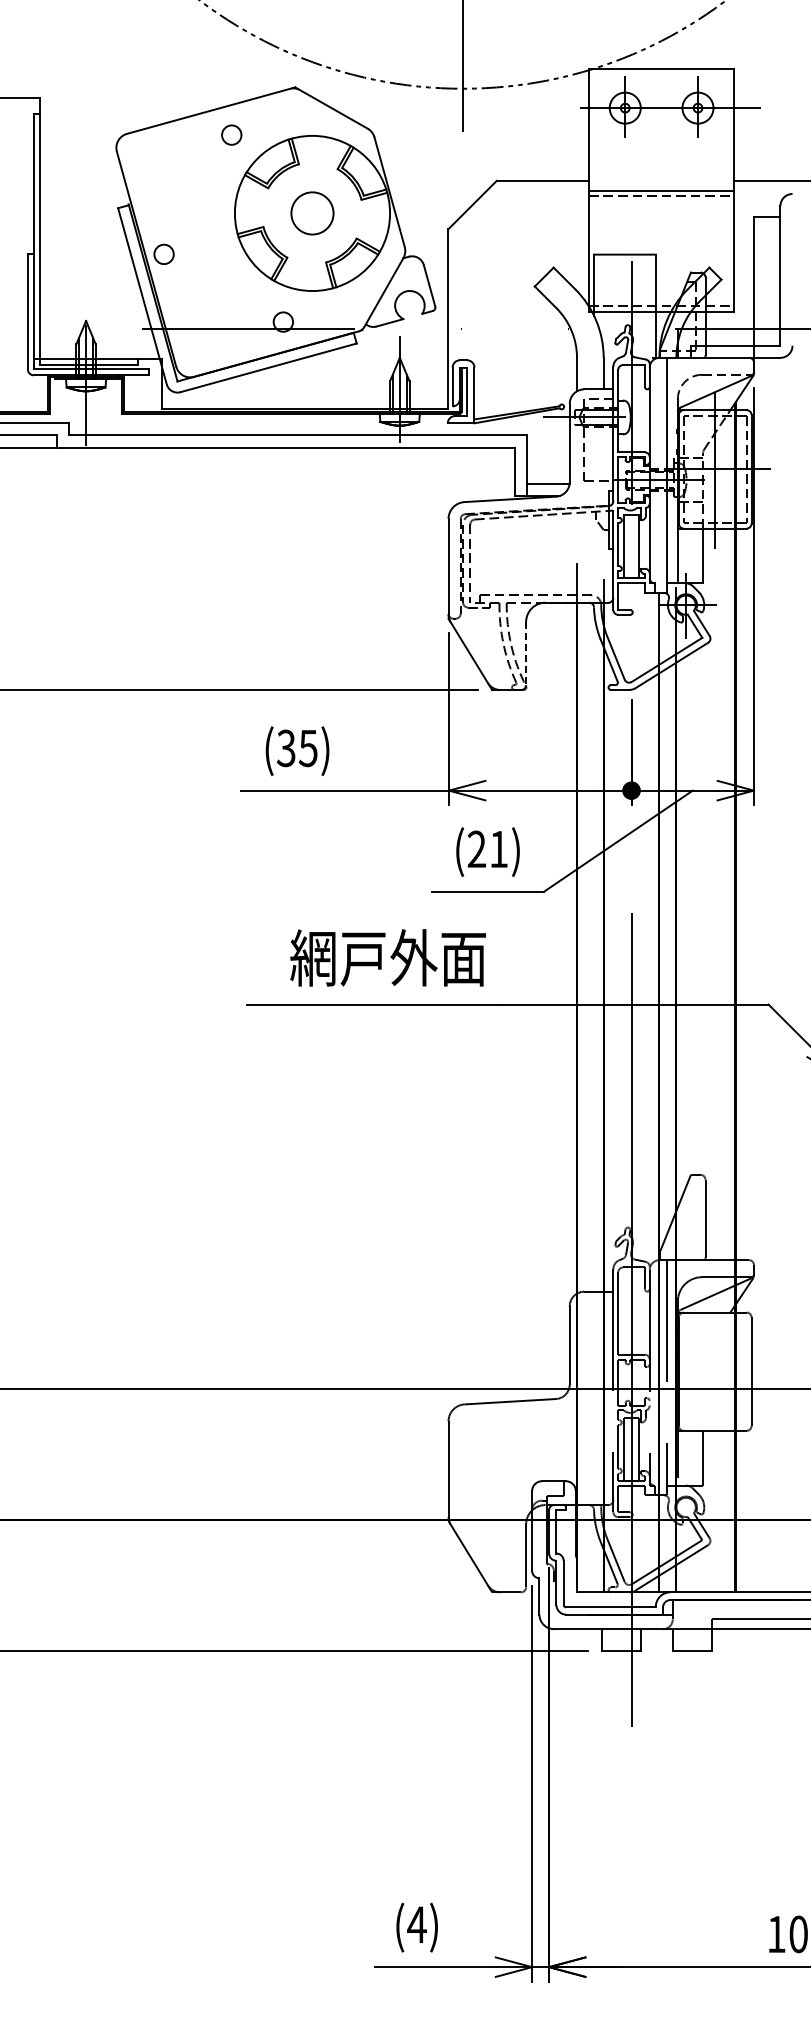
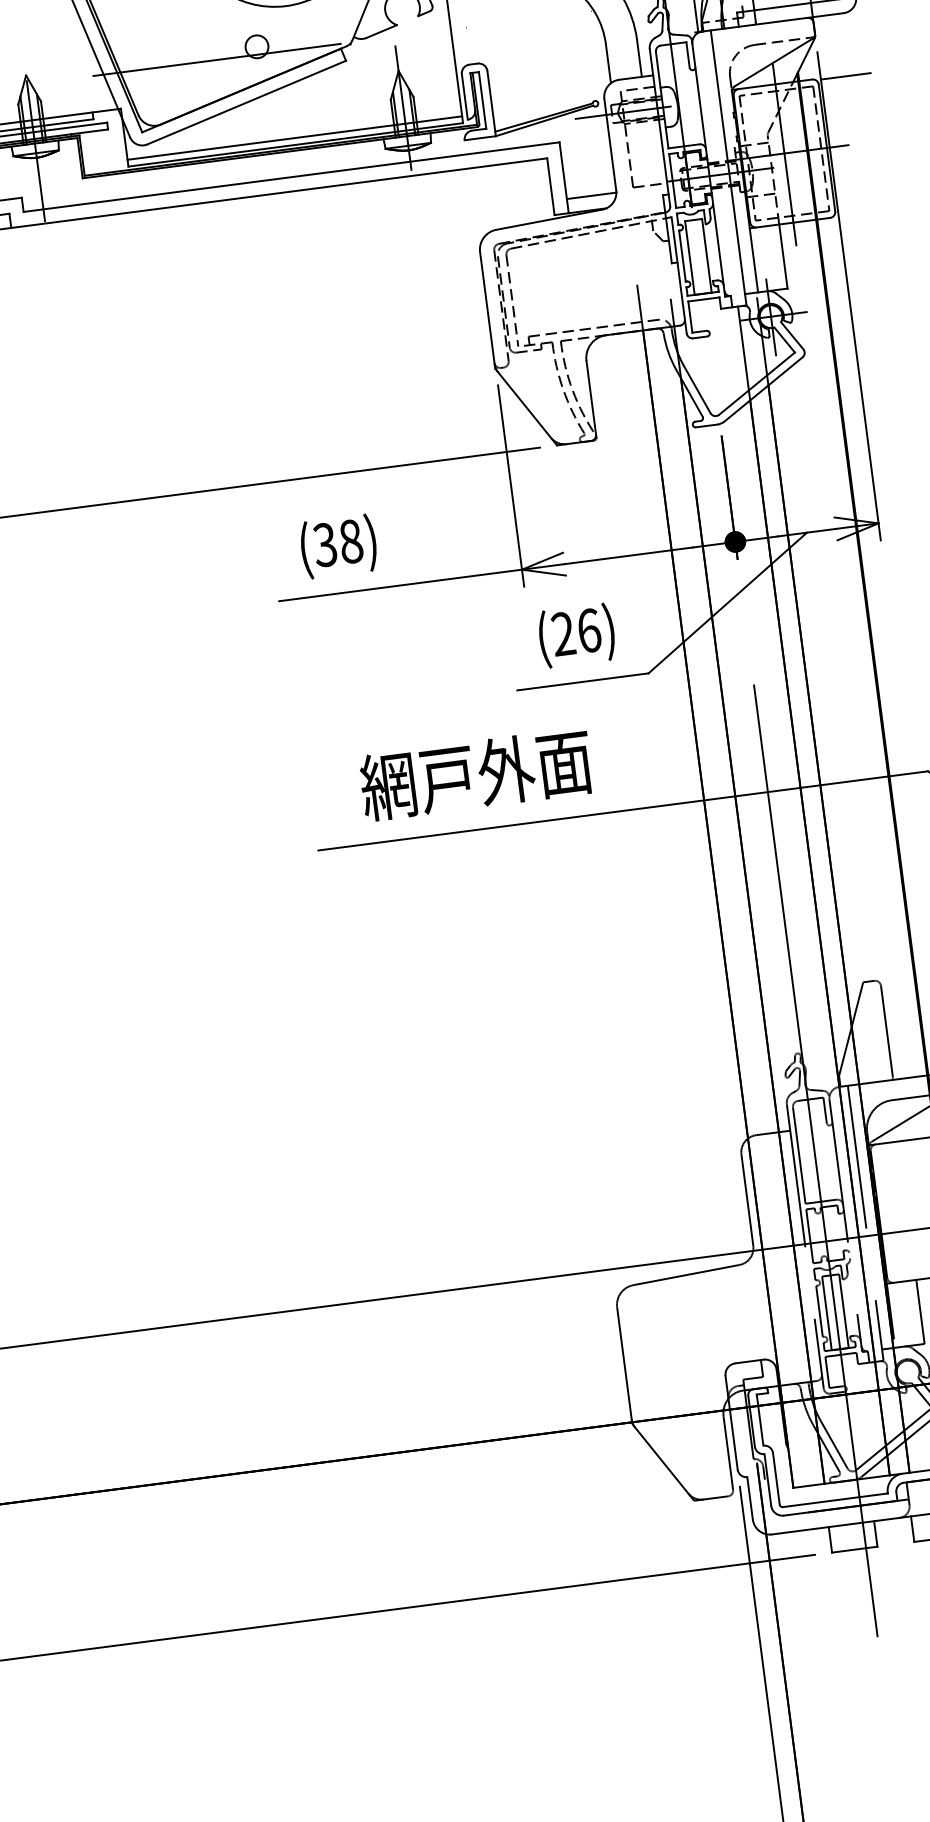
line: (305, 402) -> (295, 137), added
line: (774, 411) -> (844, 76), added
line: (526, 653) -> (591, 397), dashed -> solid
text: (307, 748) -> (349, 541), (35) -> (38)
text: (499, 849) -> (589, 630), (21) -> (26)

